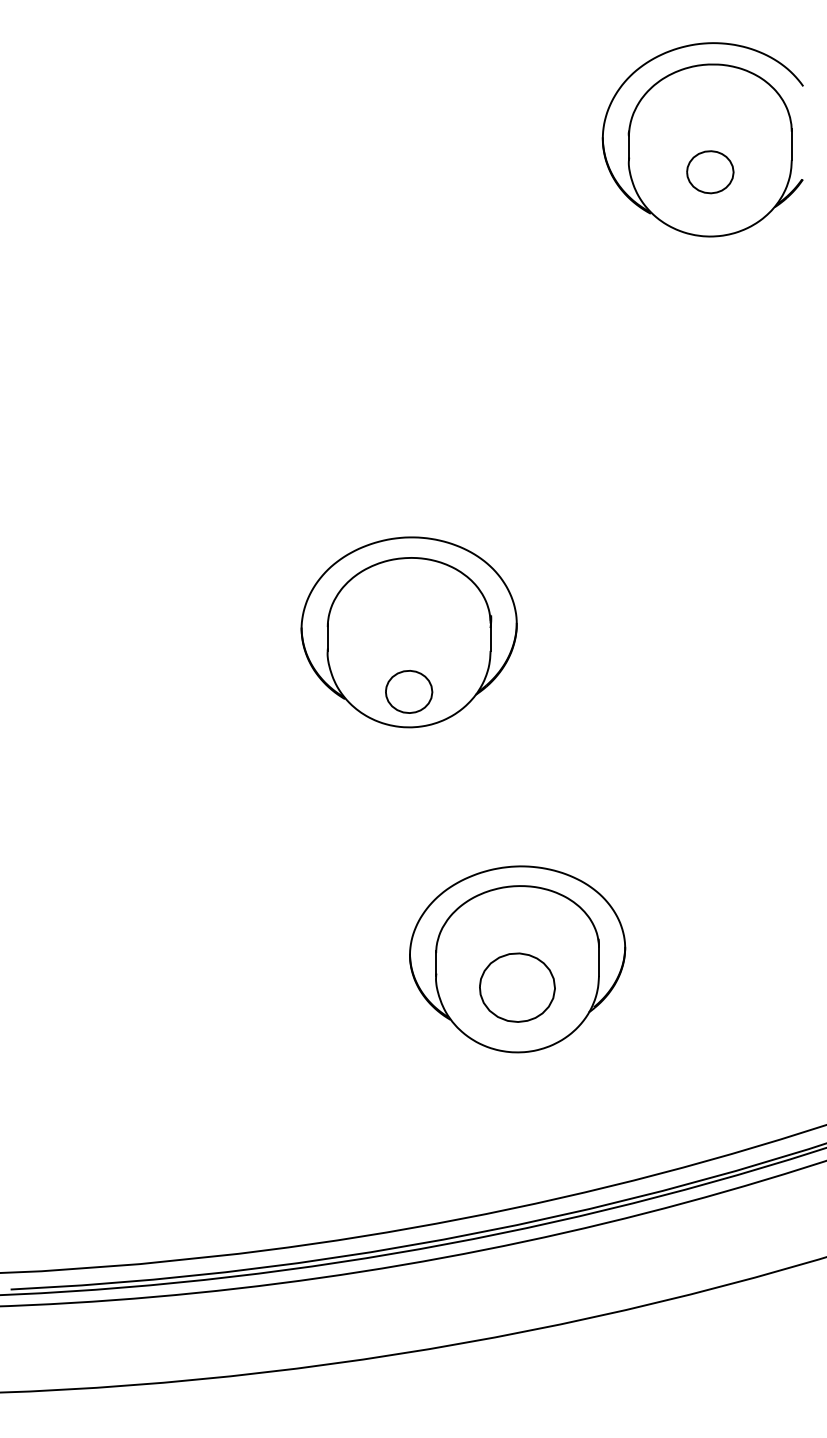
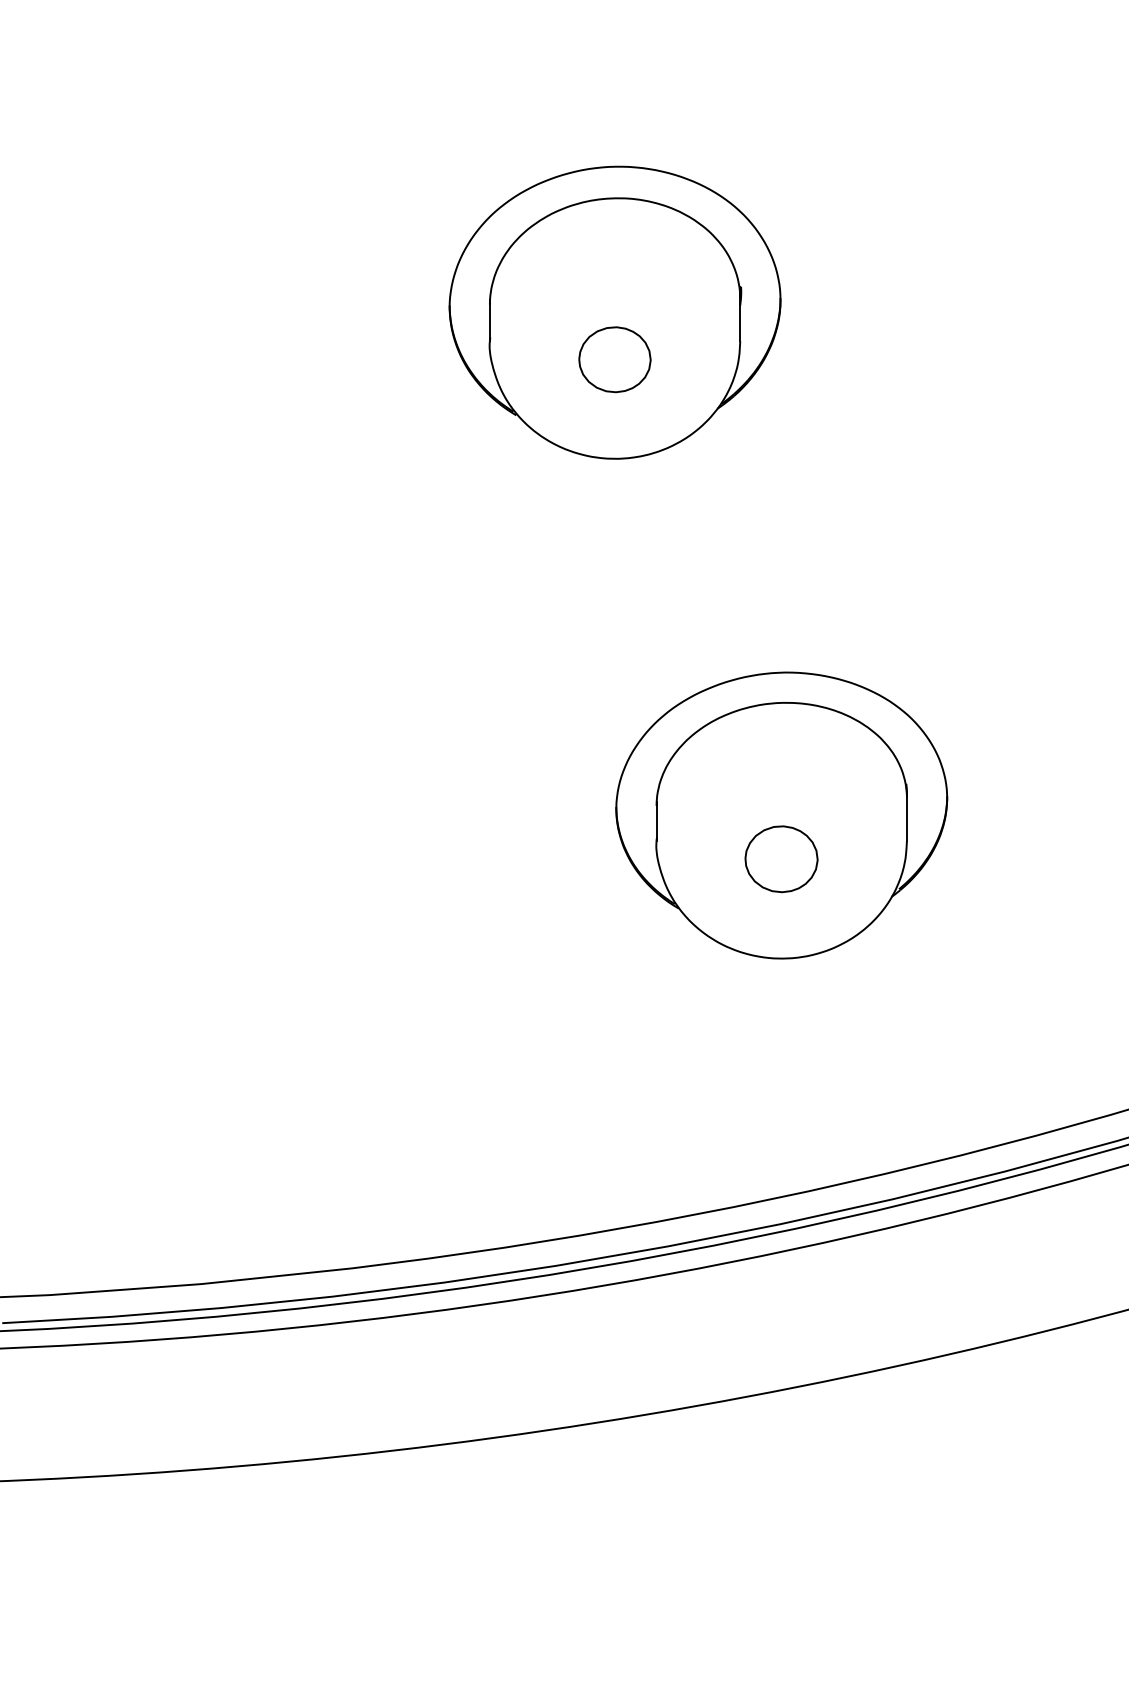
part: (409, 691) -> (615, 359), moved
part: (517, 987) -> (781, 858), size x0.62

